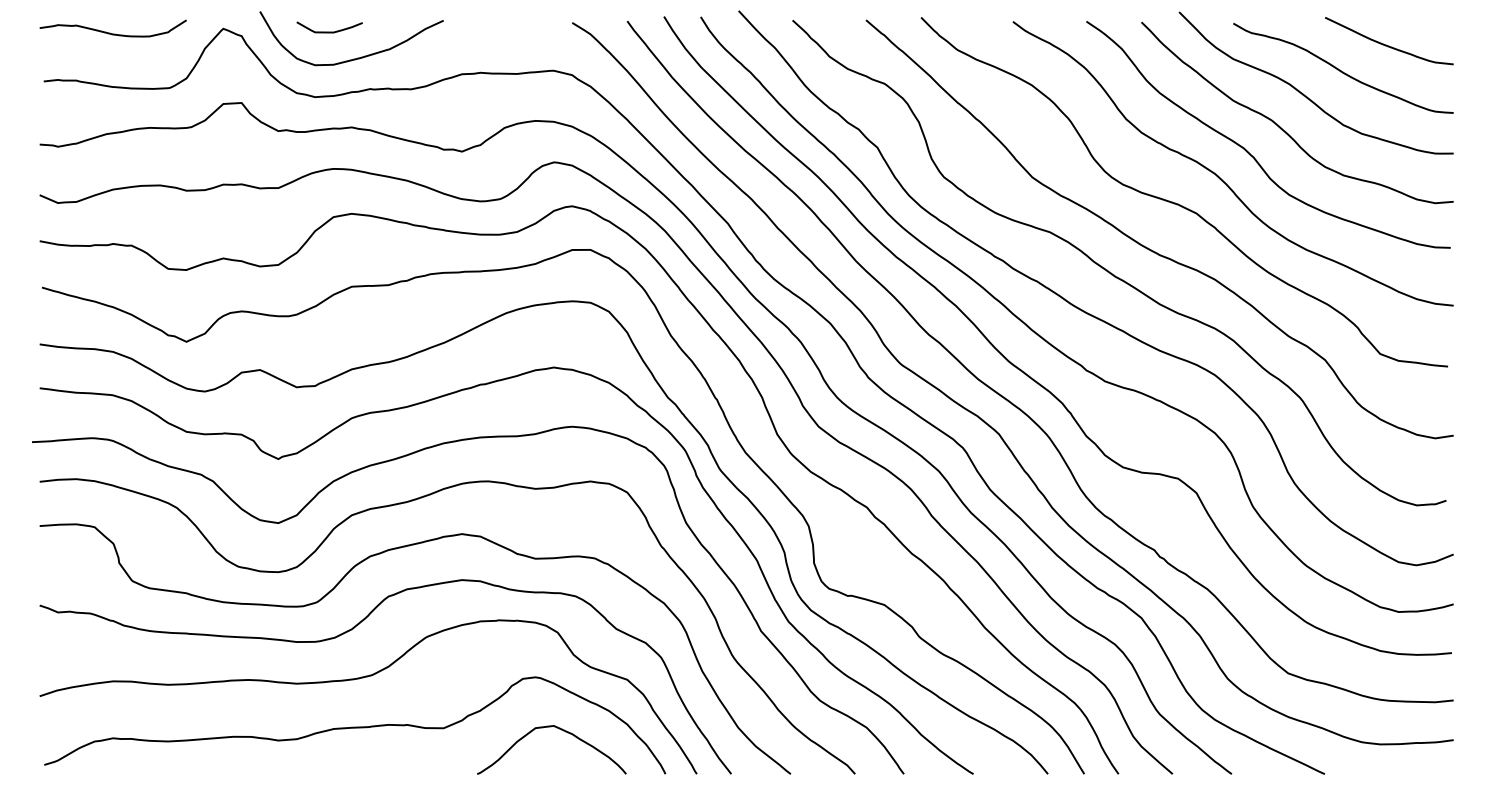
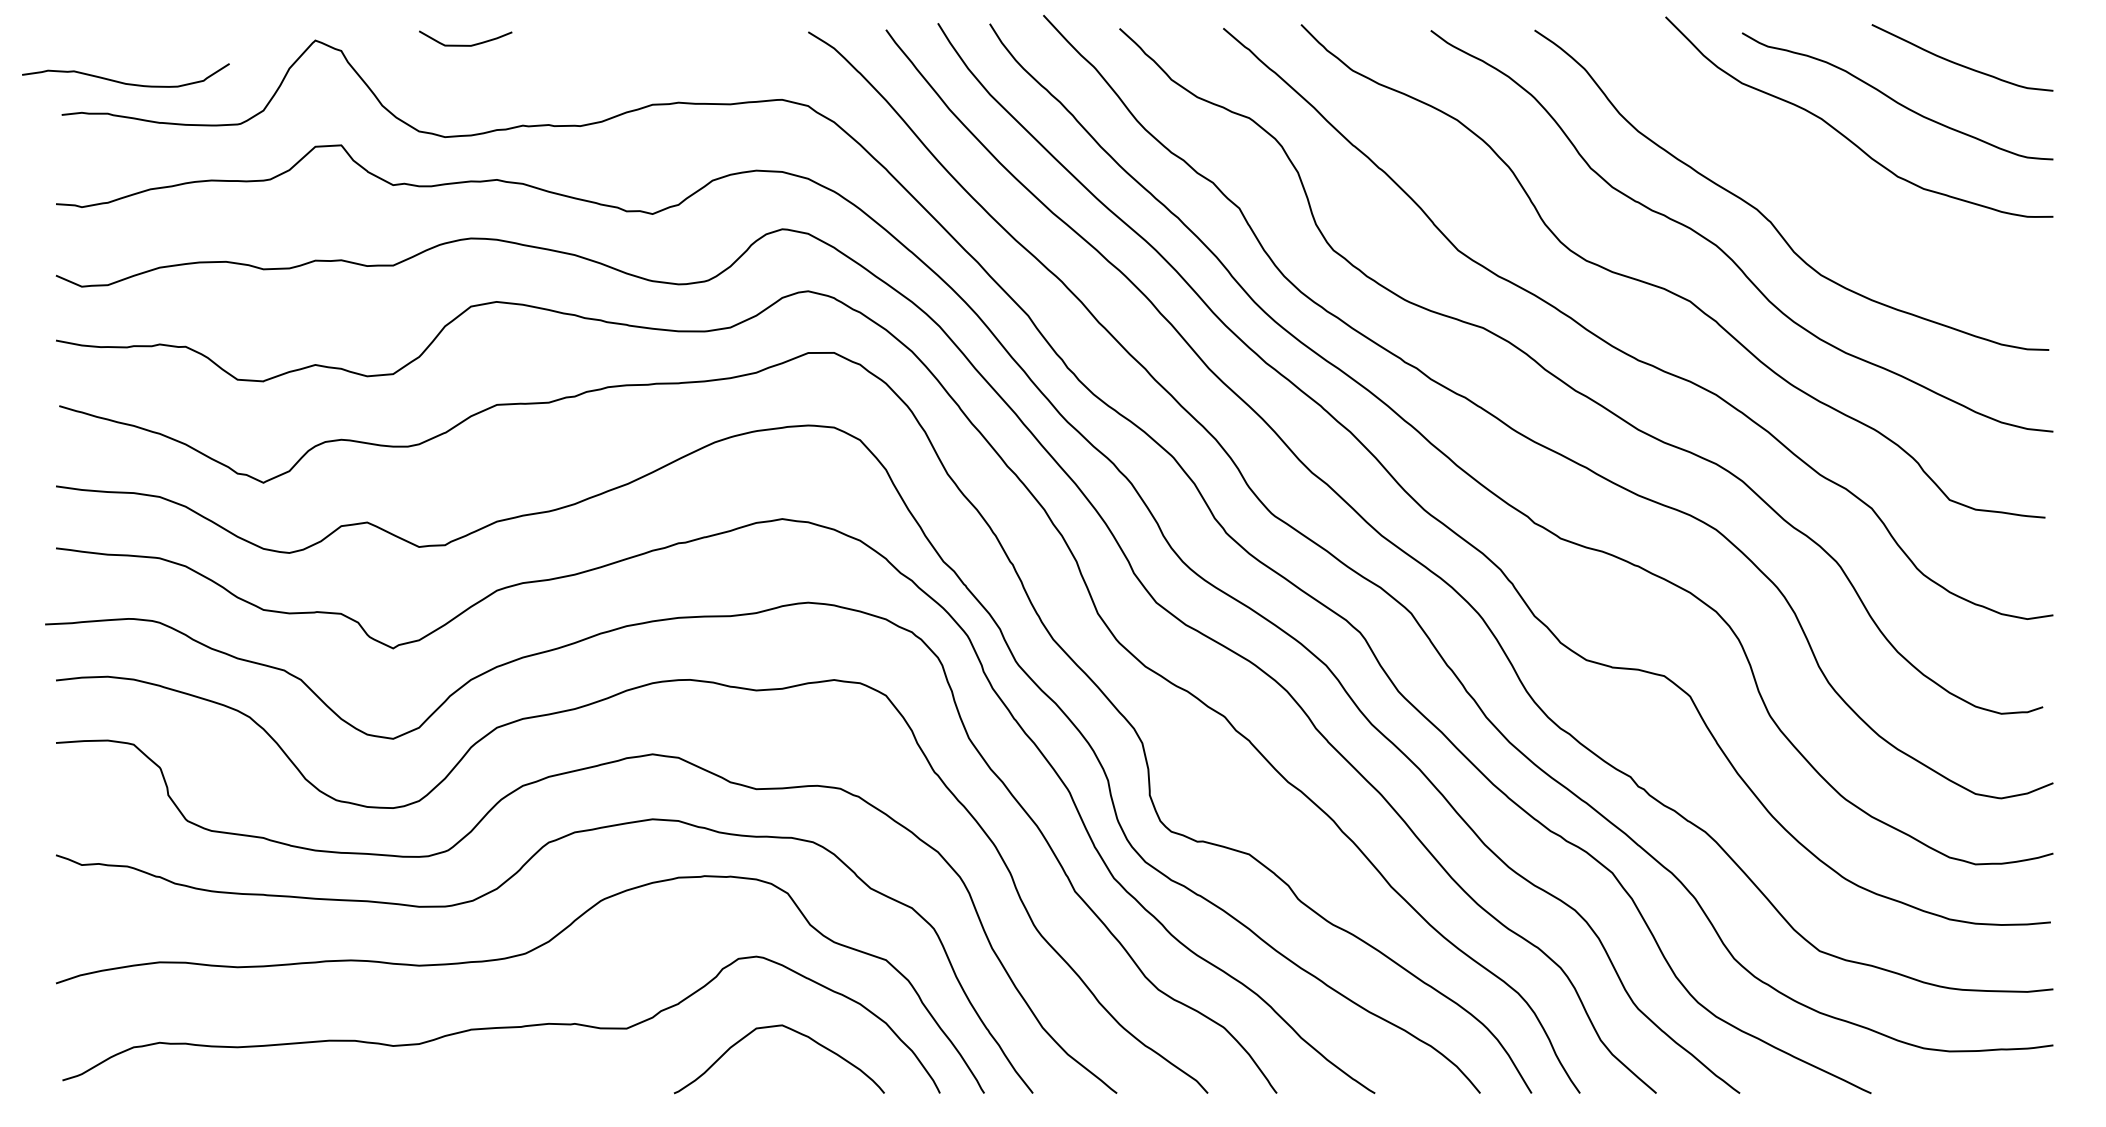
curve: (110, 32) -> (122, 81), moved
curve: (357, 57) -> (504, 81), removed
curve: (1281, 127) -> (1810, 179), removed

